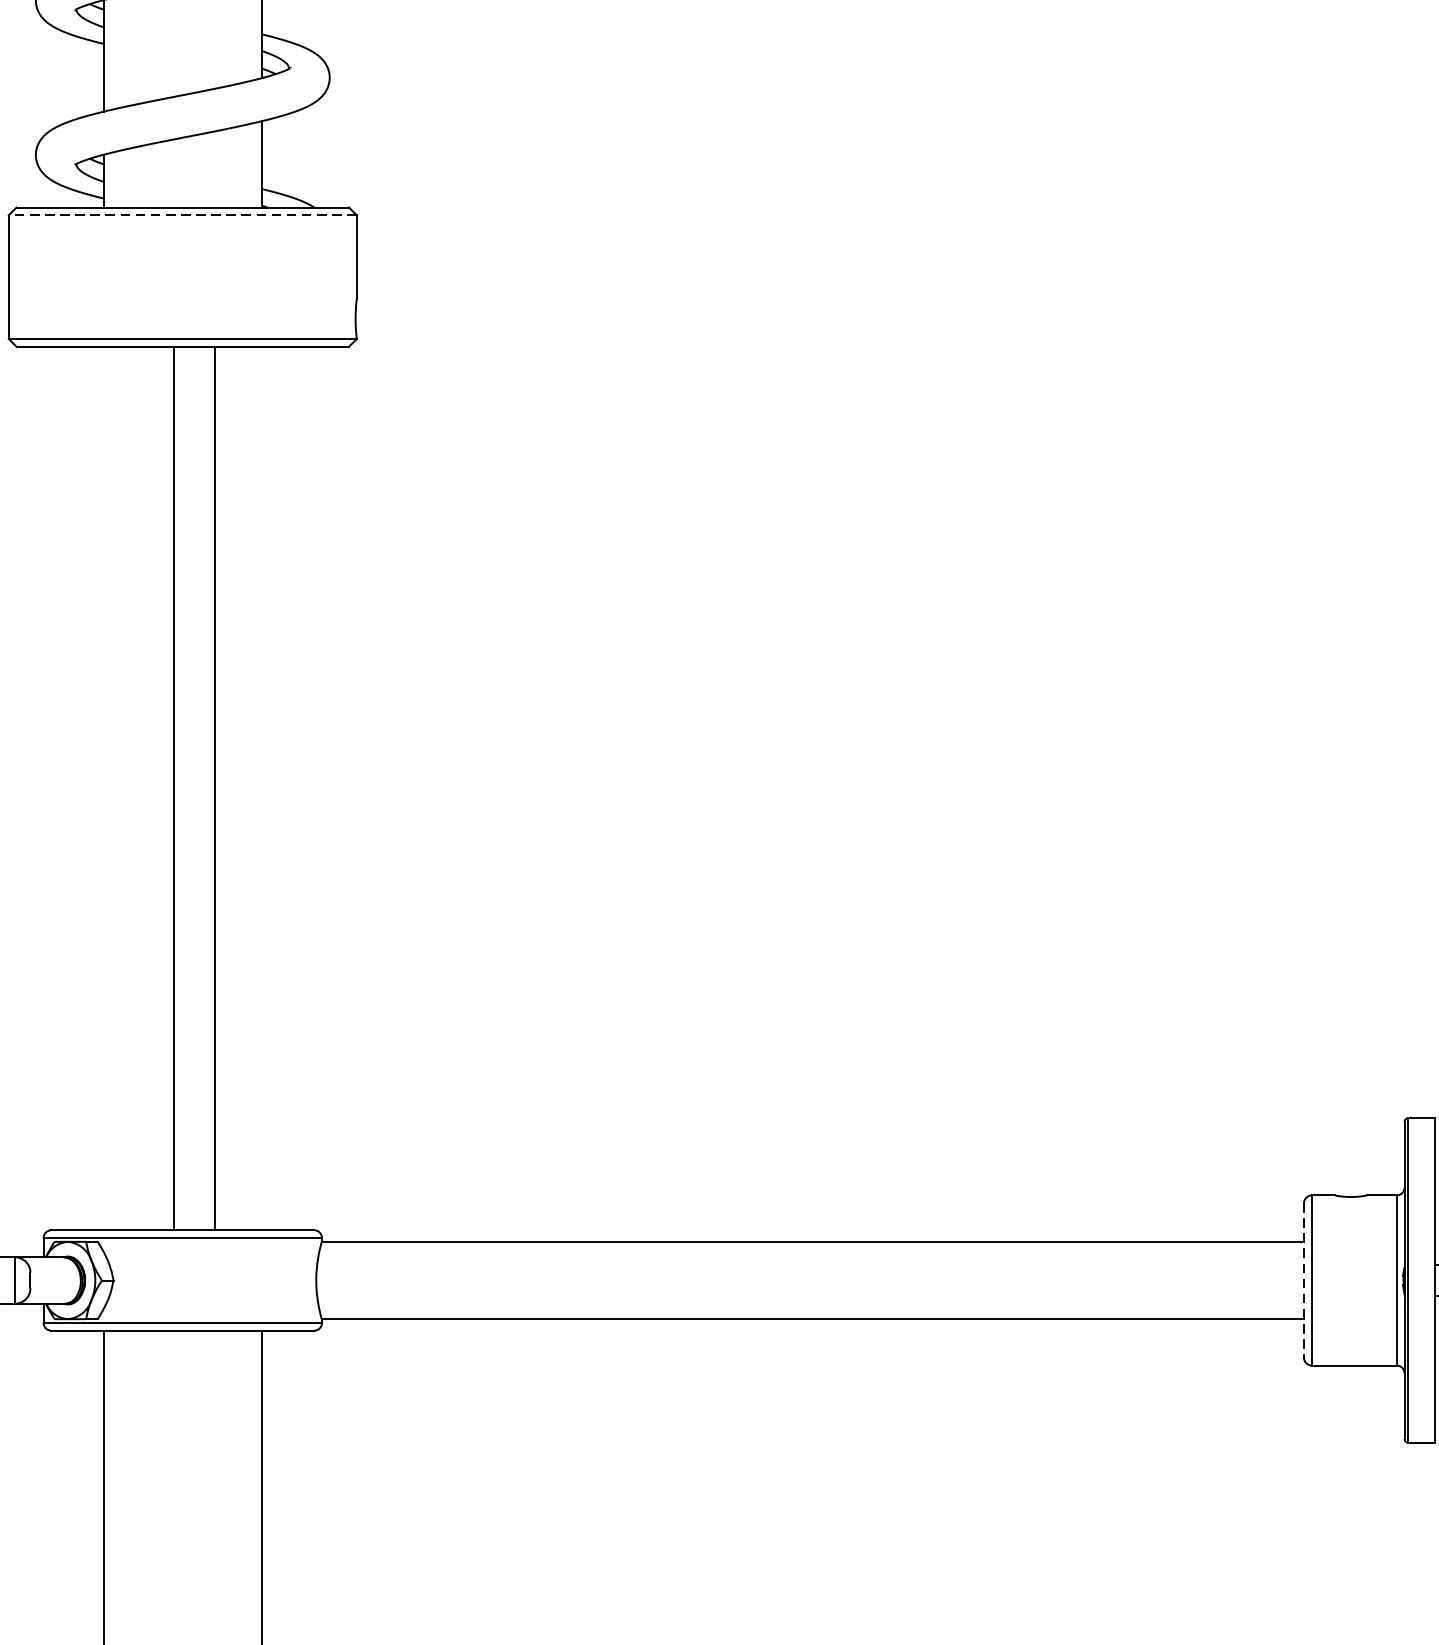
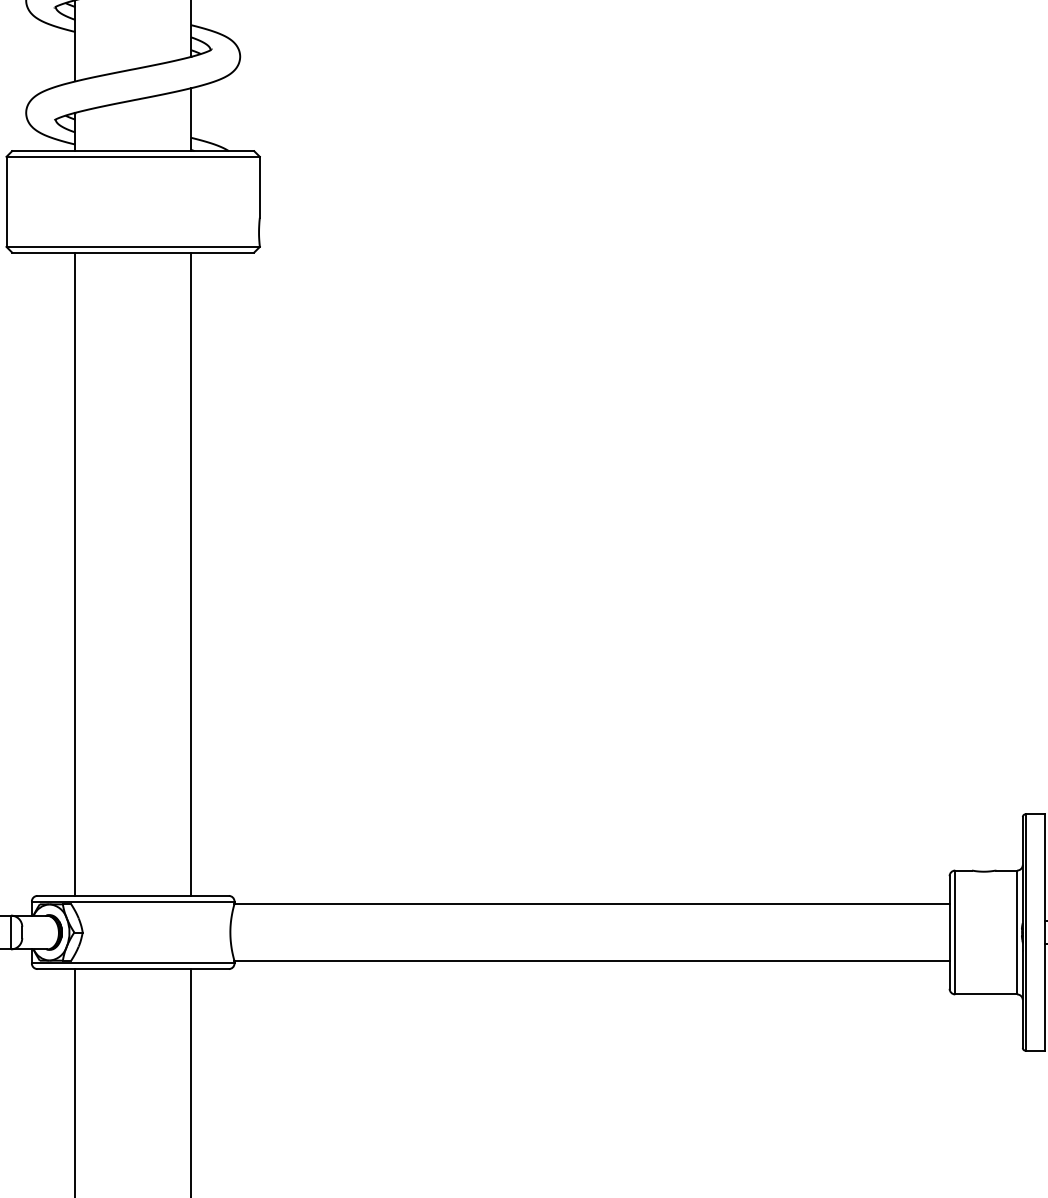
line: (183, 214) -> (133, 156), dashed -> solid
line: (173, 787) -> (75, 573), moved
line: (214, 787) -> (190, 573), moved
line: (1303, 1281) -> (949, 933), dashed -> solid

